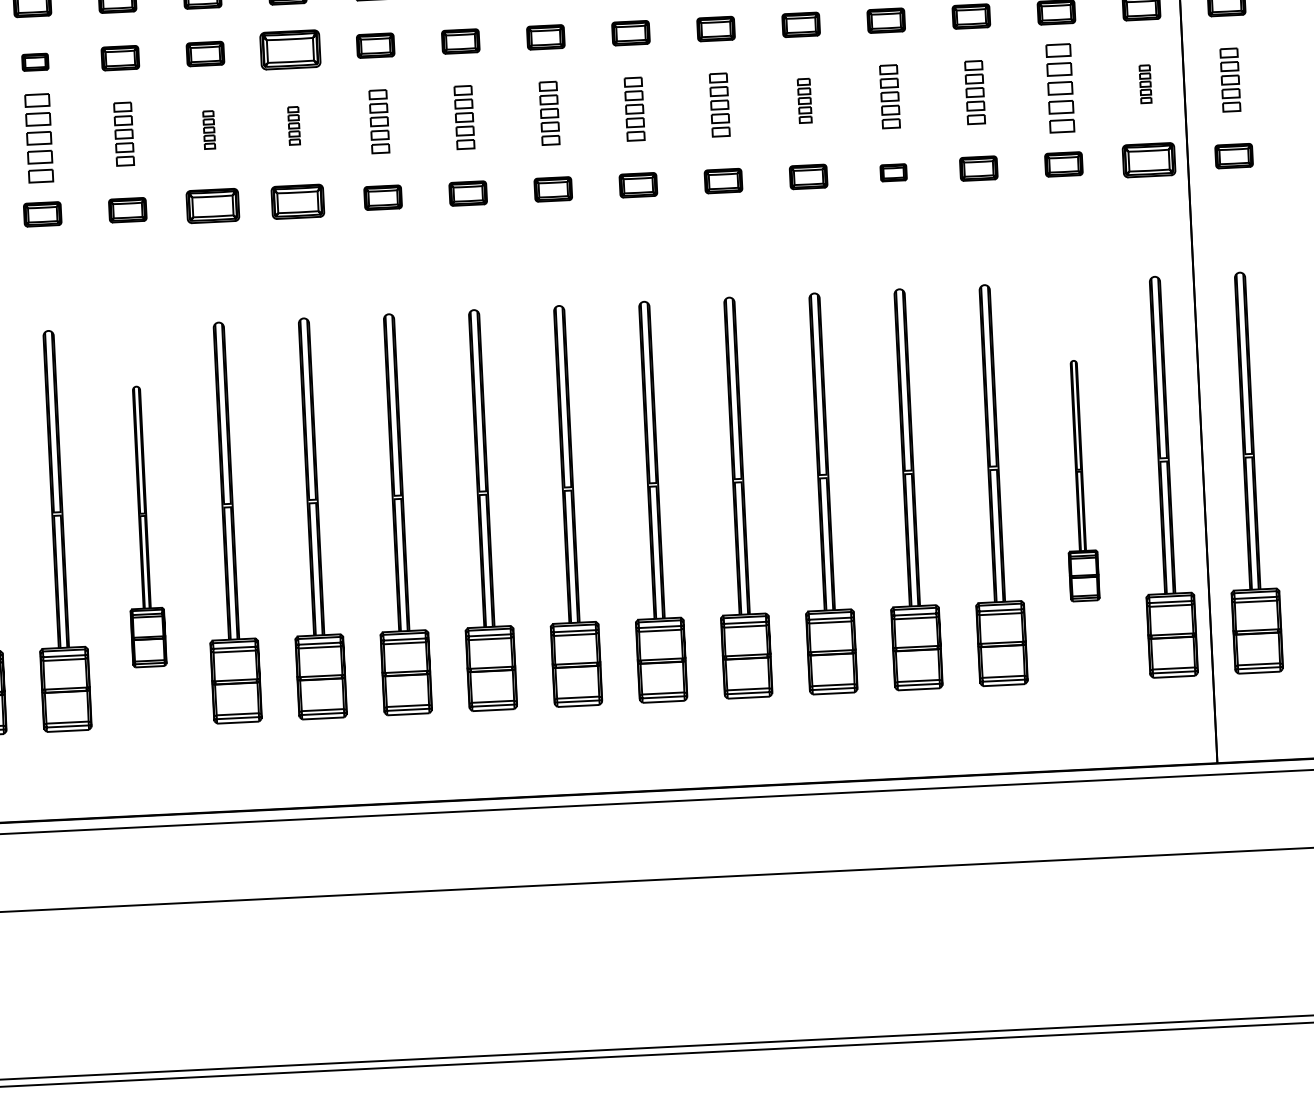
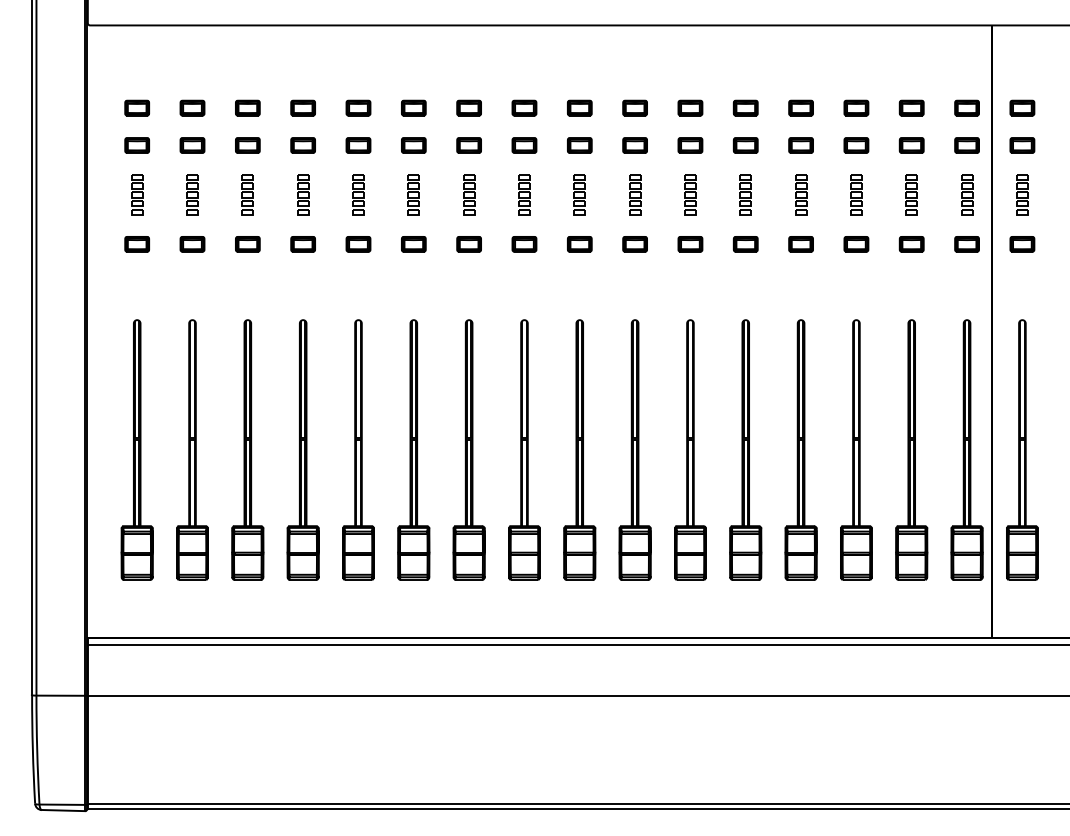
part: (290, 49) -> (413, 145), size x0.62
part: (34, 62) -> (247, 145), size x1.43
part: (1145, 83) -> (967, 194), size x1.67
part: (1059, 87) -> (911, 194), size x0.71
part: (804, 100) -> (745, 194), size x1.43
part: (293, 125) -> (413, 194), size x1.67
part: (209, 129) -> (358, 194), size x1.67
part: (38, 137) -> (247, 194), size x0.71
part: (1148, 160) -> (966, 244), size x0.71
part: (892, 172) -> (800, 244), size x1.43
part: (297, 202) -> (413, 244), size x0.71
part: (212, 206) -> (358, 244), size x0.71
part: (1078, 479) -> (911, 449), size x1.67
part: (142, 525) -> (302, 449), size x1.43

